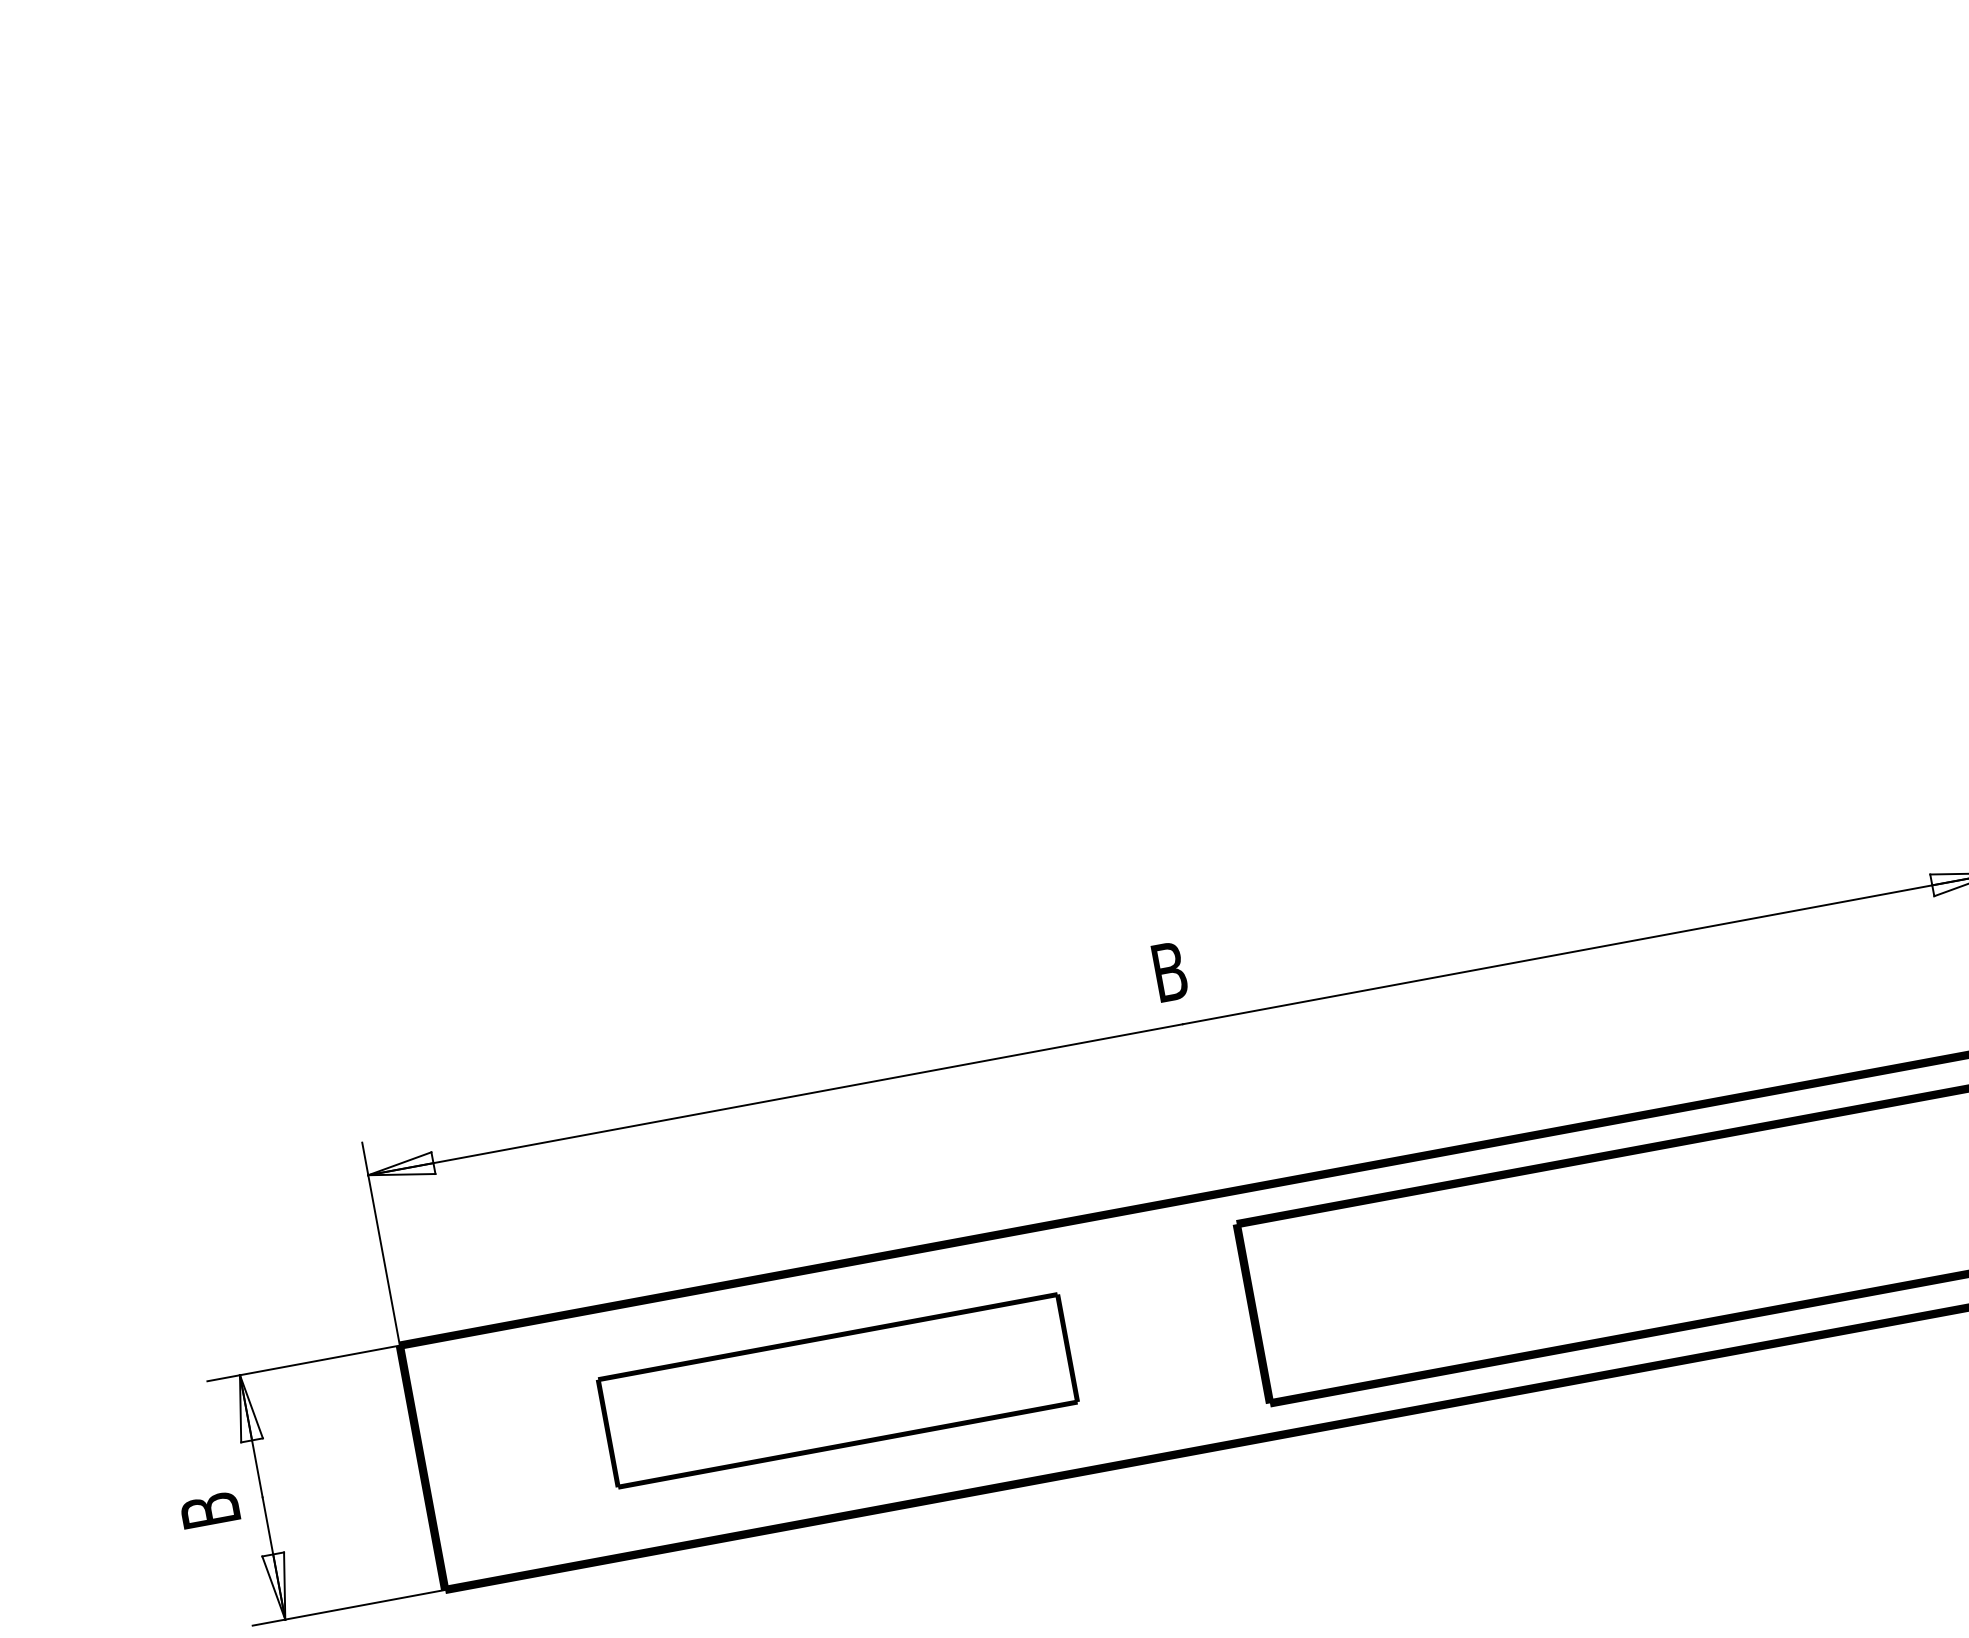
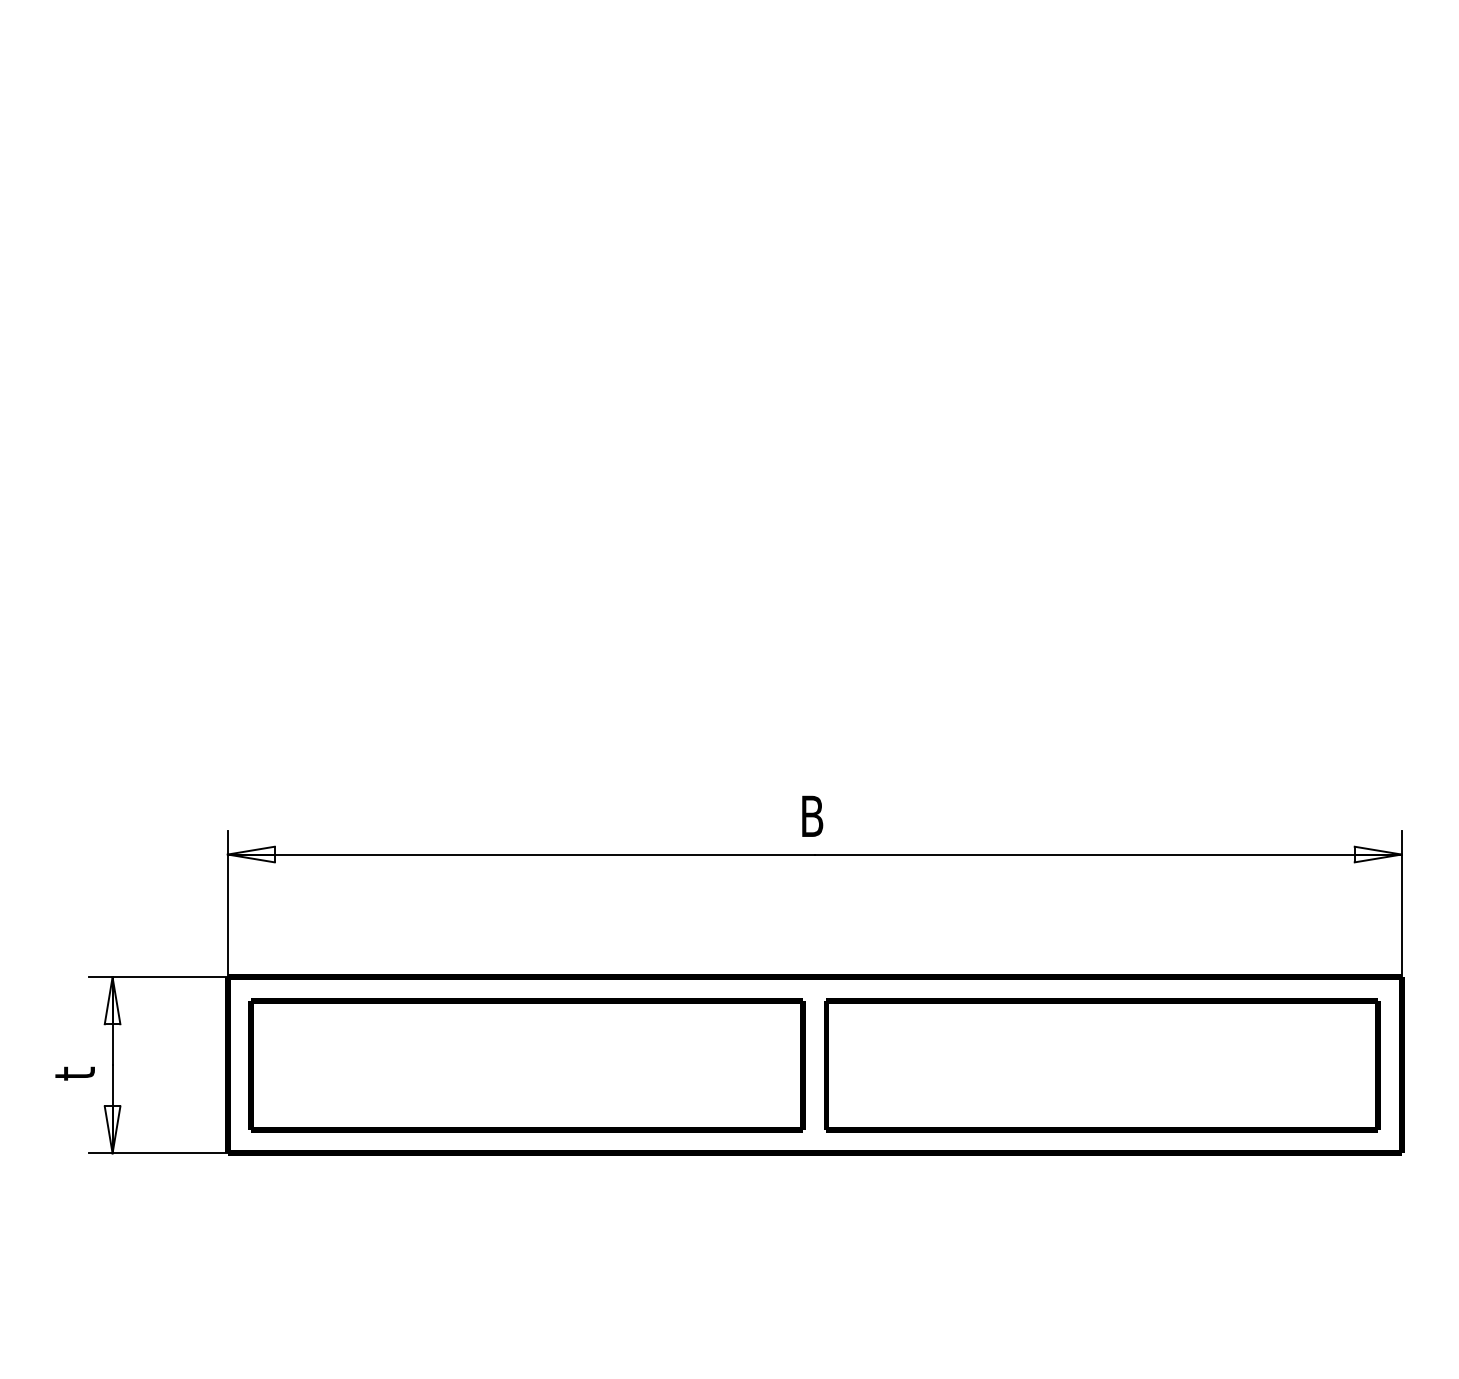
part: (837, 1391) -> (526, 1065), size x1.67
text: (209, 1511) -> (73, 1068), B -> t

